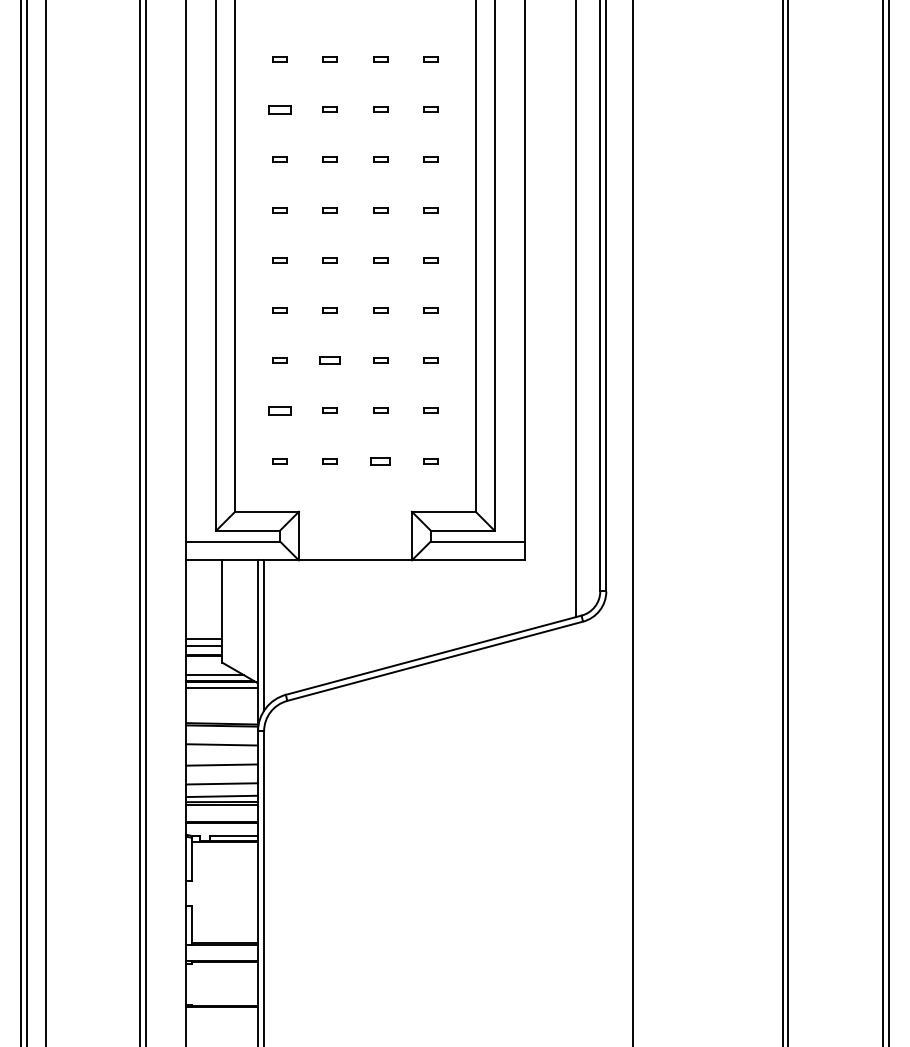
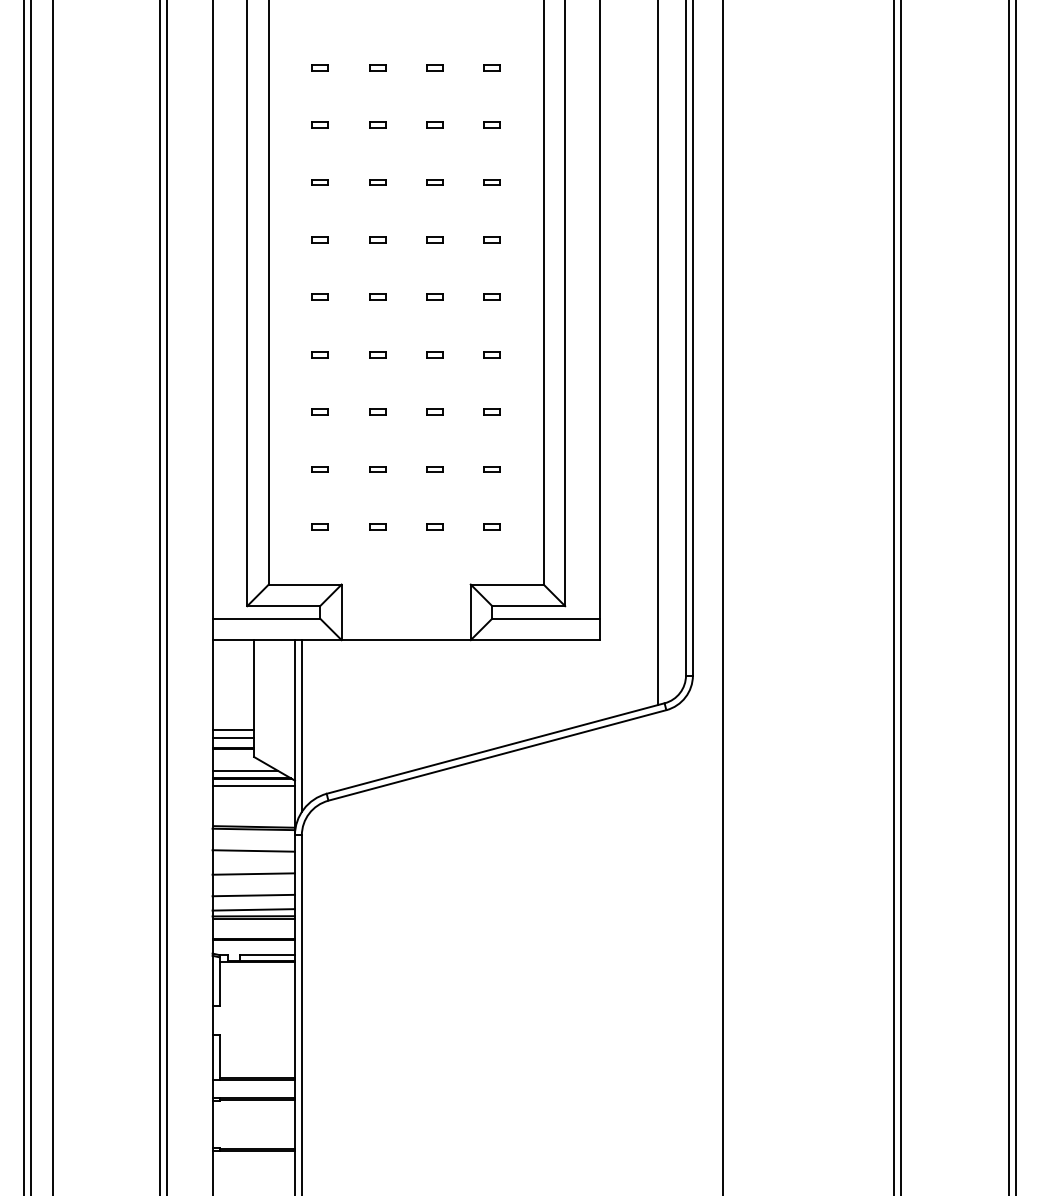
part: (279, 109) -> (319, 124), size x0.62
part: (330, 360) -> (377, 411), size x0.71
part: (279, 411) -> (319, 469), size x0.62
part: (380, 460) -> (434, 526), size x0.71

